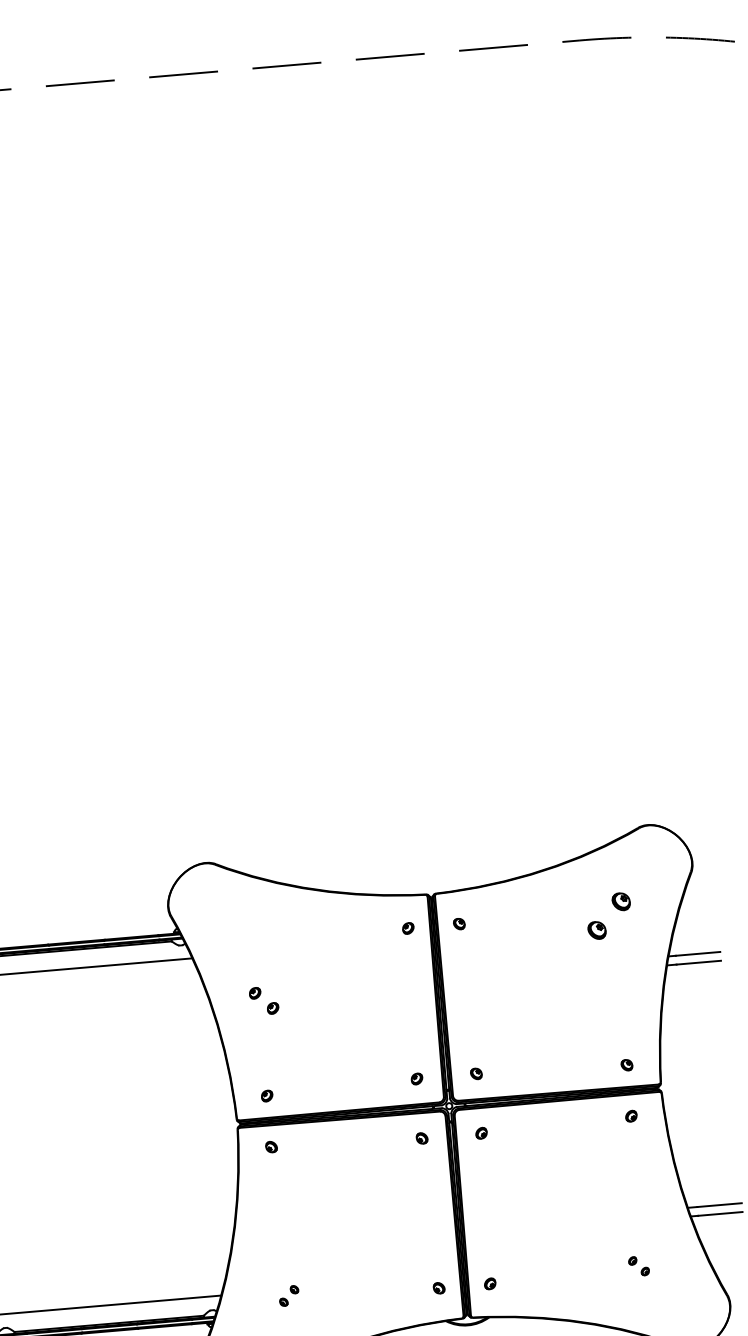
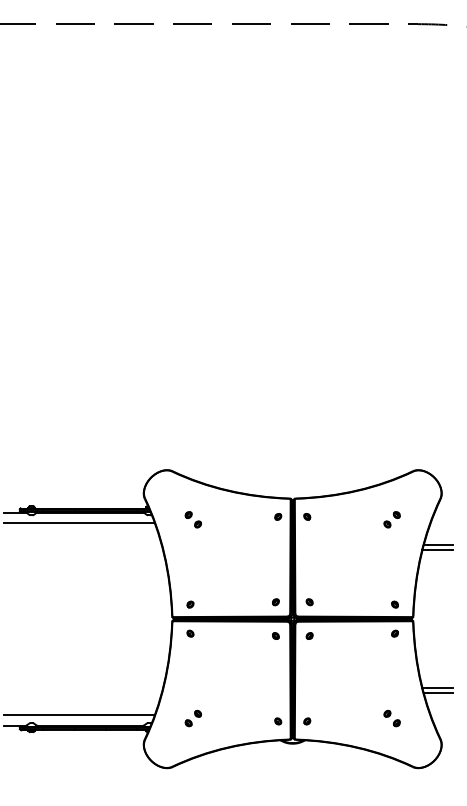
part: (607, 915) -> (391, 519), size x0.62
part: (262, 1000) -> (192, 519), moved
part: (637, 1266) -> (391, 718), size x1.43
part: (287, 1296) -> (192, 718), size x1.43

